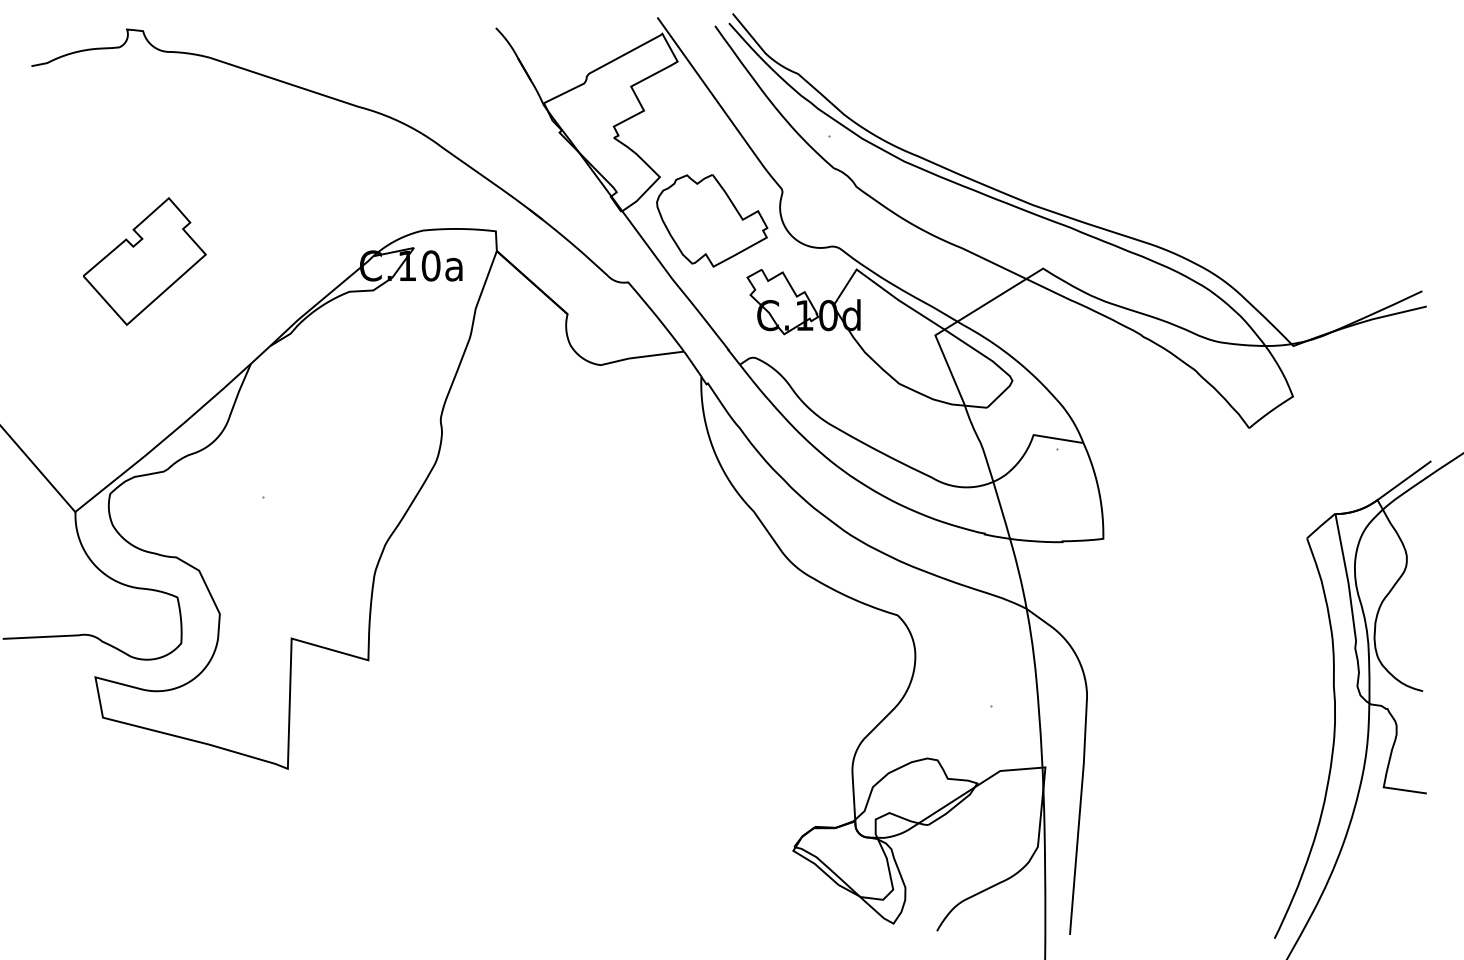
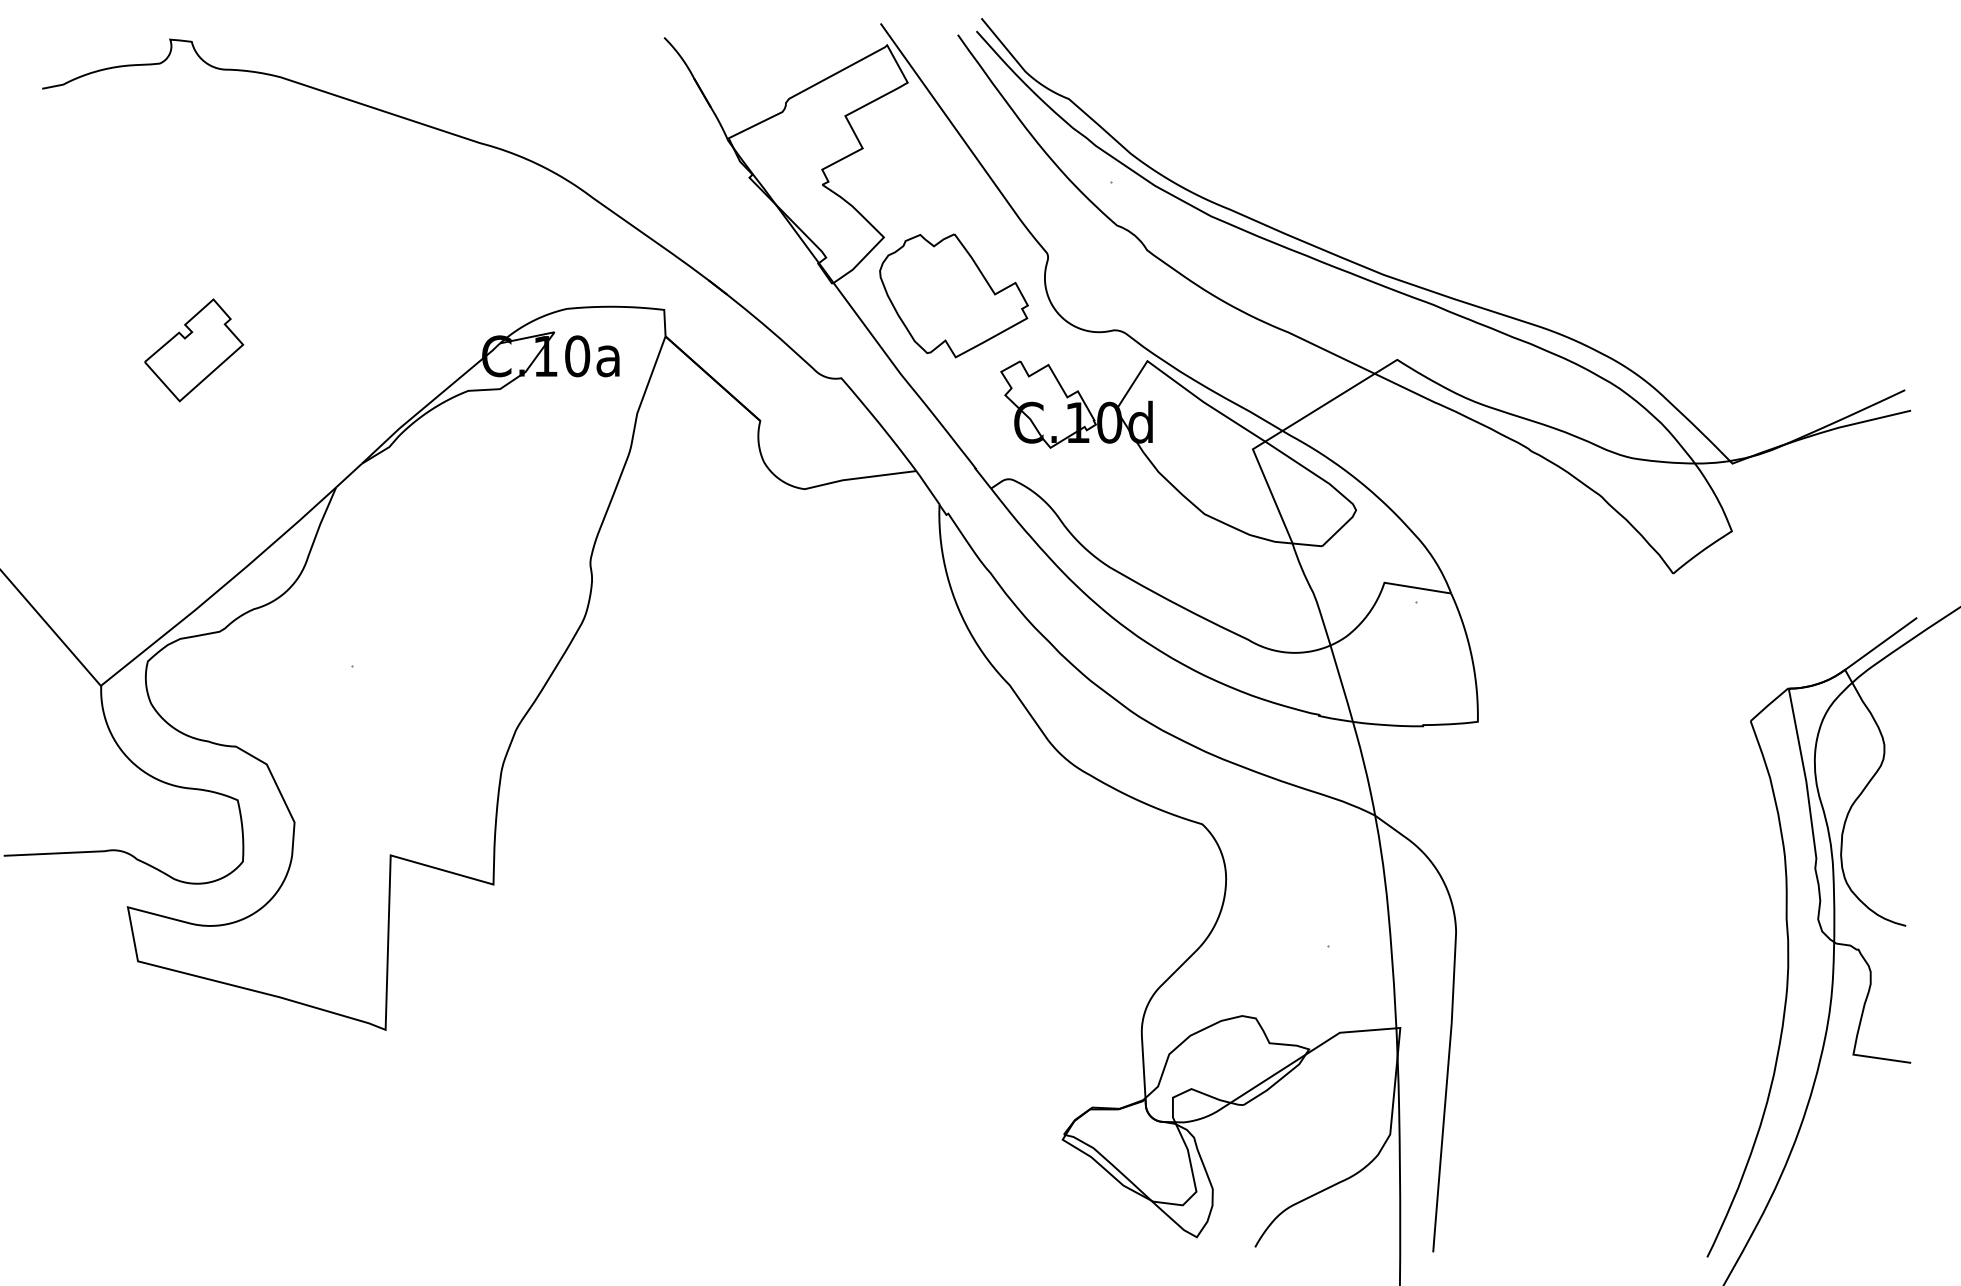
part: (144, 261) -> (193, 350), size x0.6

